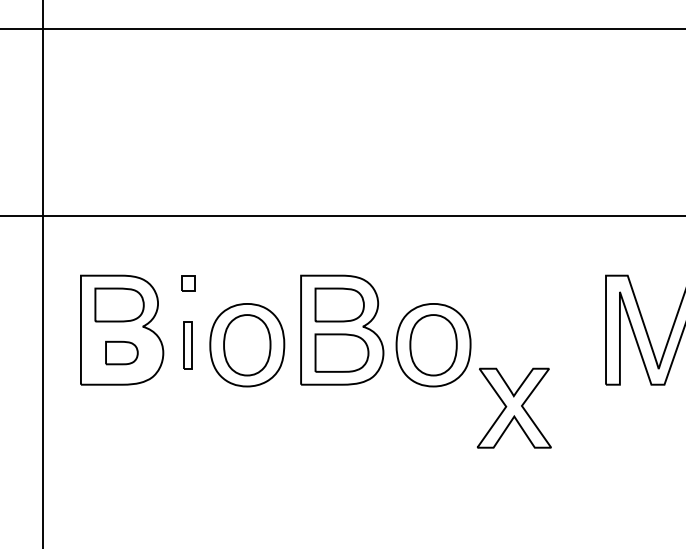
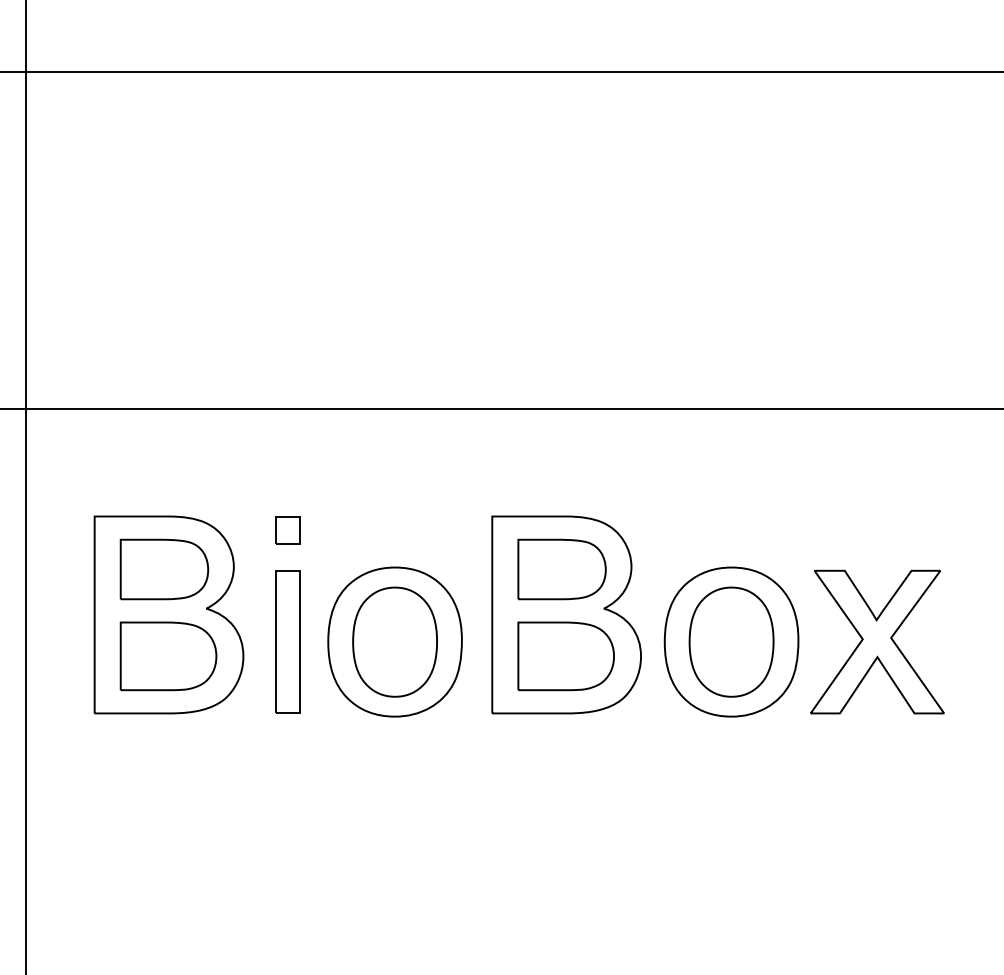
part: (188, 345) -> (288, 642), size x1.67
part: (121, 352) -> (167, 655), size x1.67
part: (513, 407) -> (875, 640), moved

